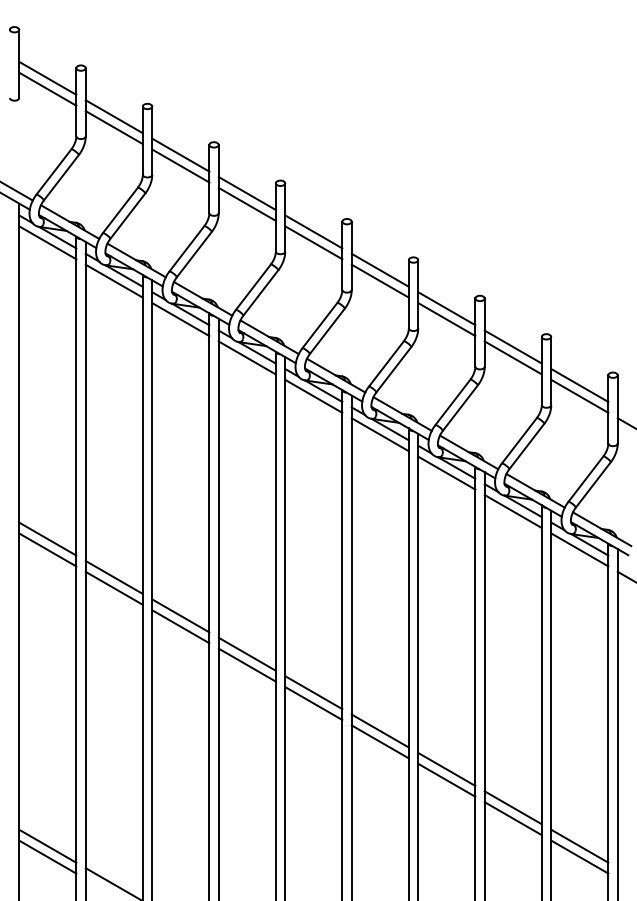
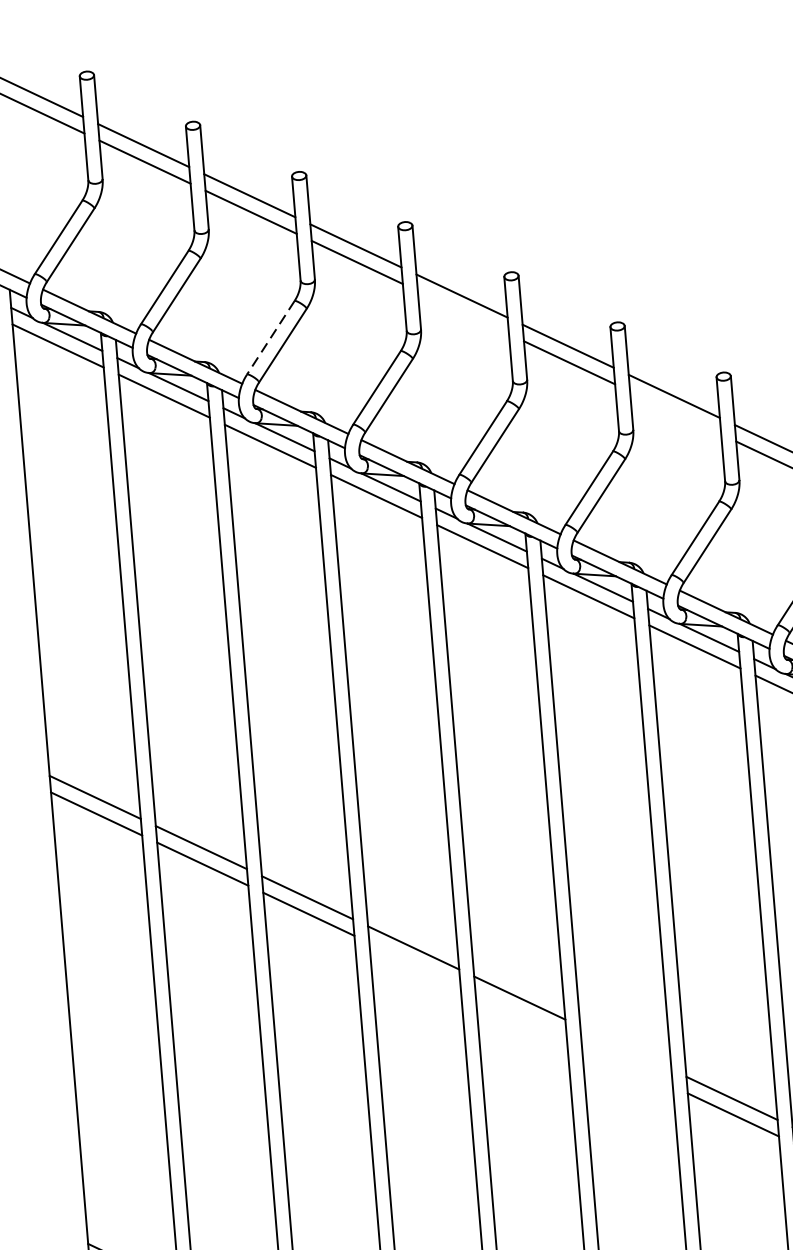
line: (313, 242) -> (462, 312), removed
line: (186, 248) -> (270, 337), solid -> dashed
line: (446, 319) -> (675, 412), removed
line: (246, 664) -> (413, 963), removed
line: (313, 703) -> (520, 1014), removed
line: (379, 730) -> (624, 1047), removed
line: (379, 741) -> (626, 1064), removed

